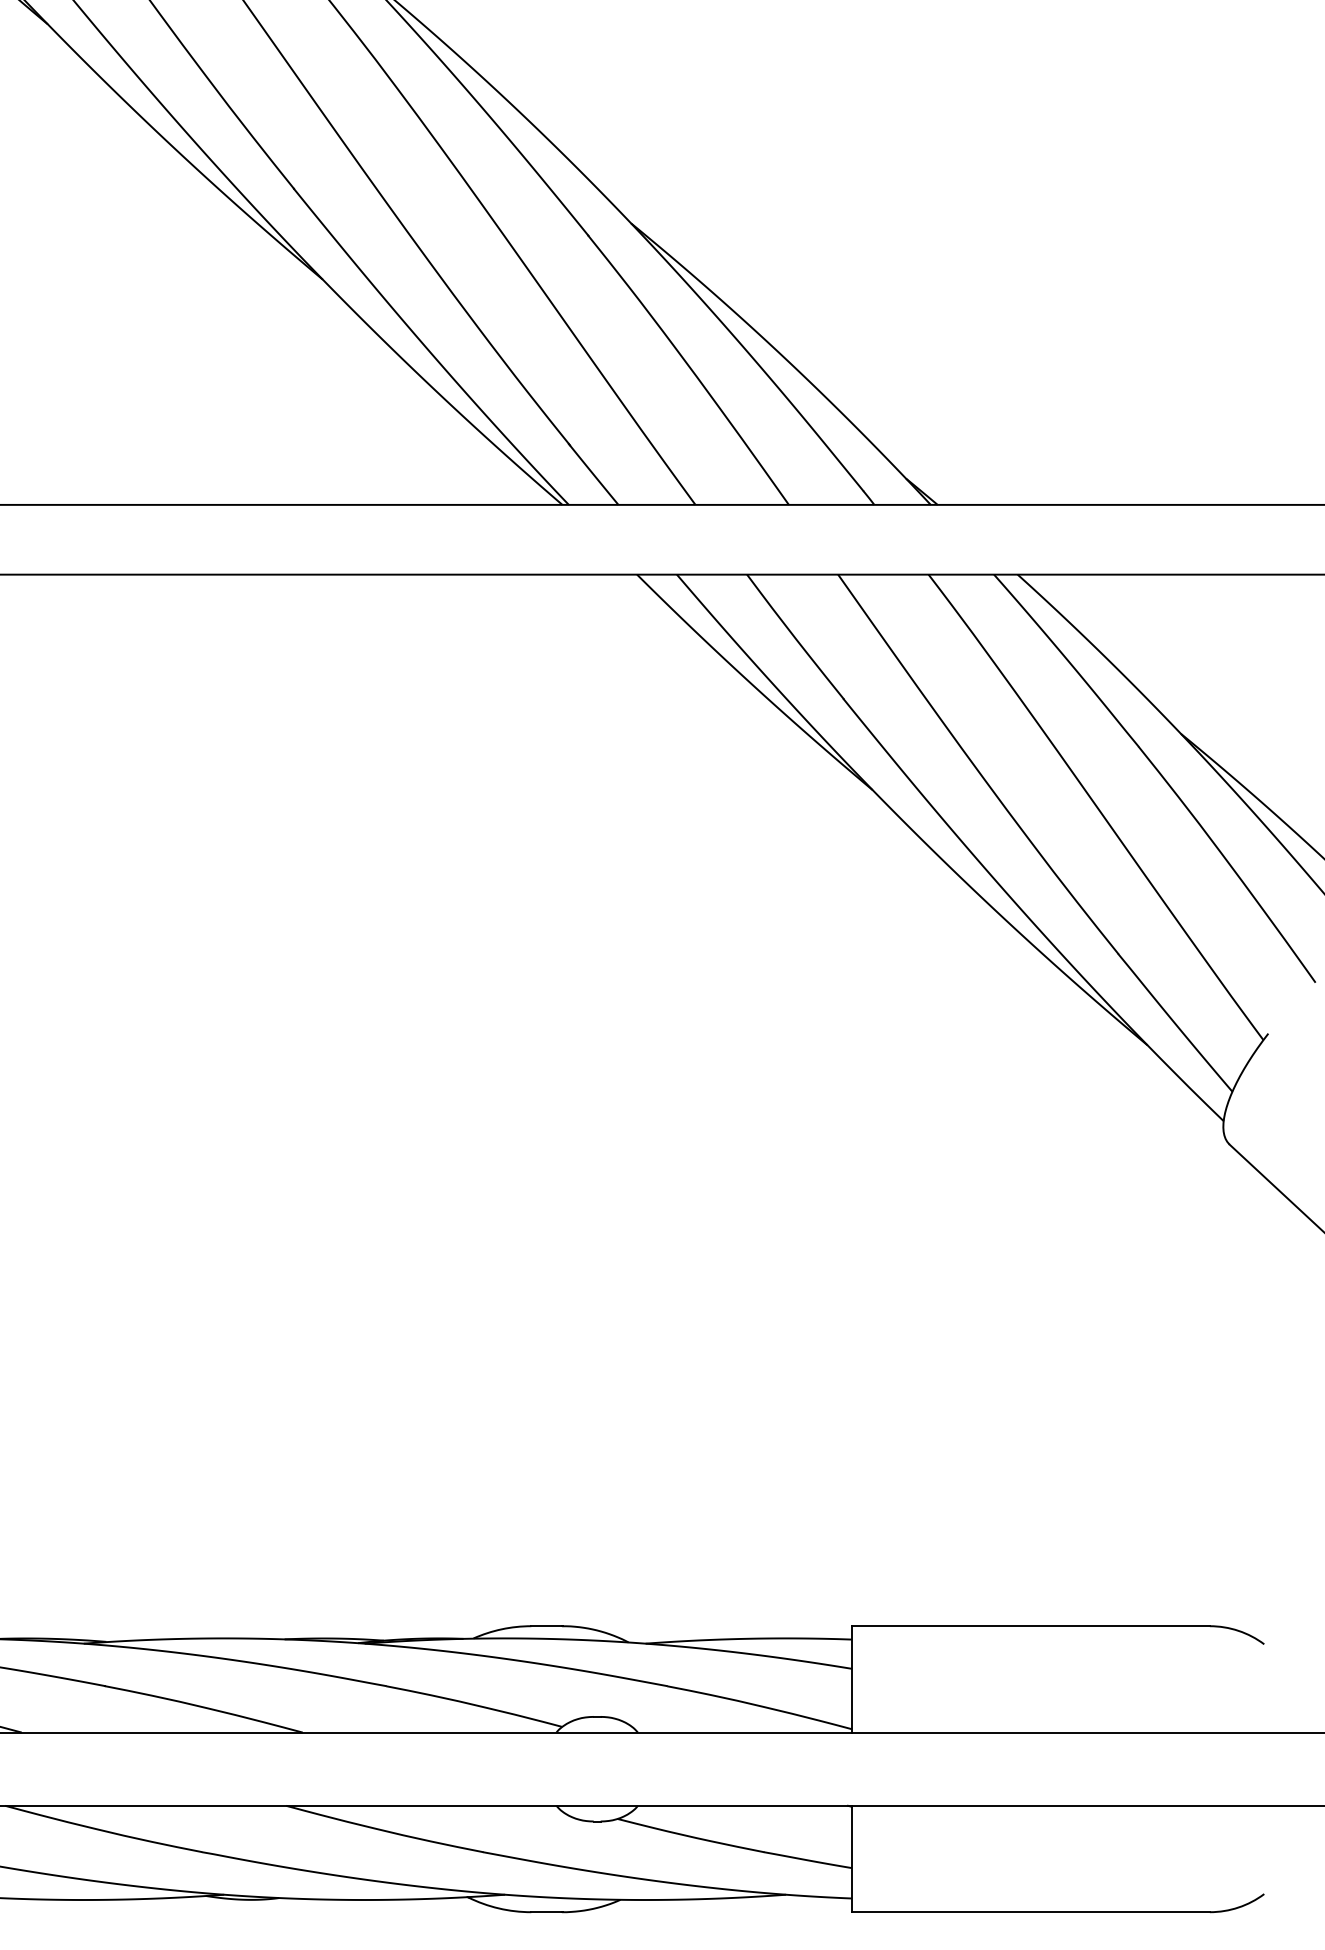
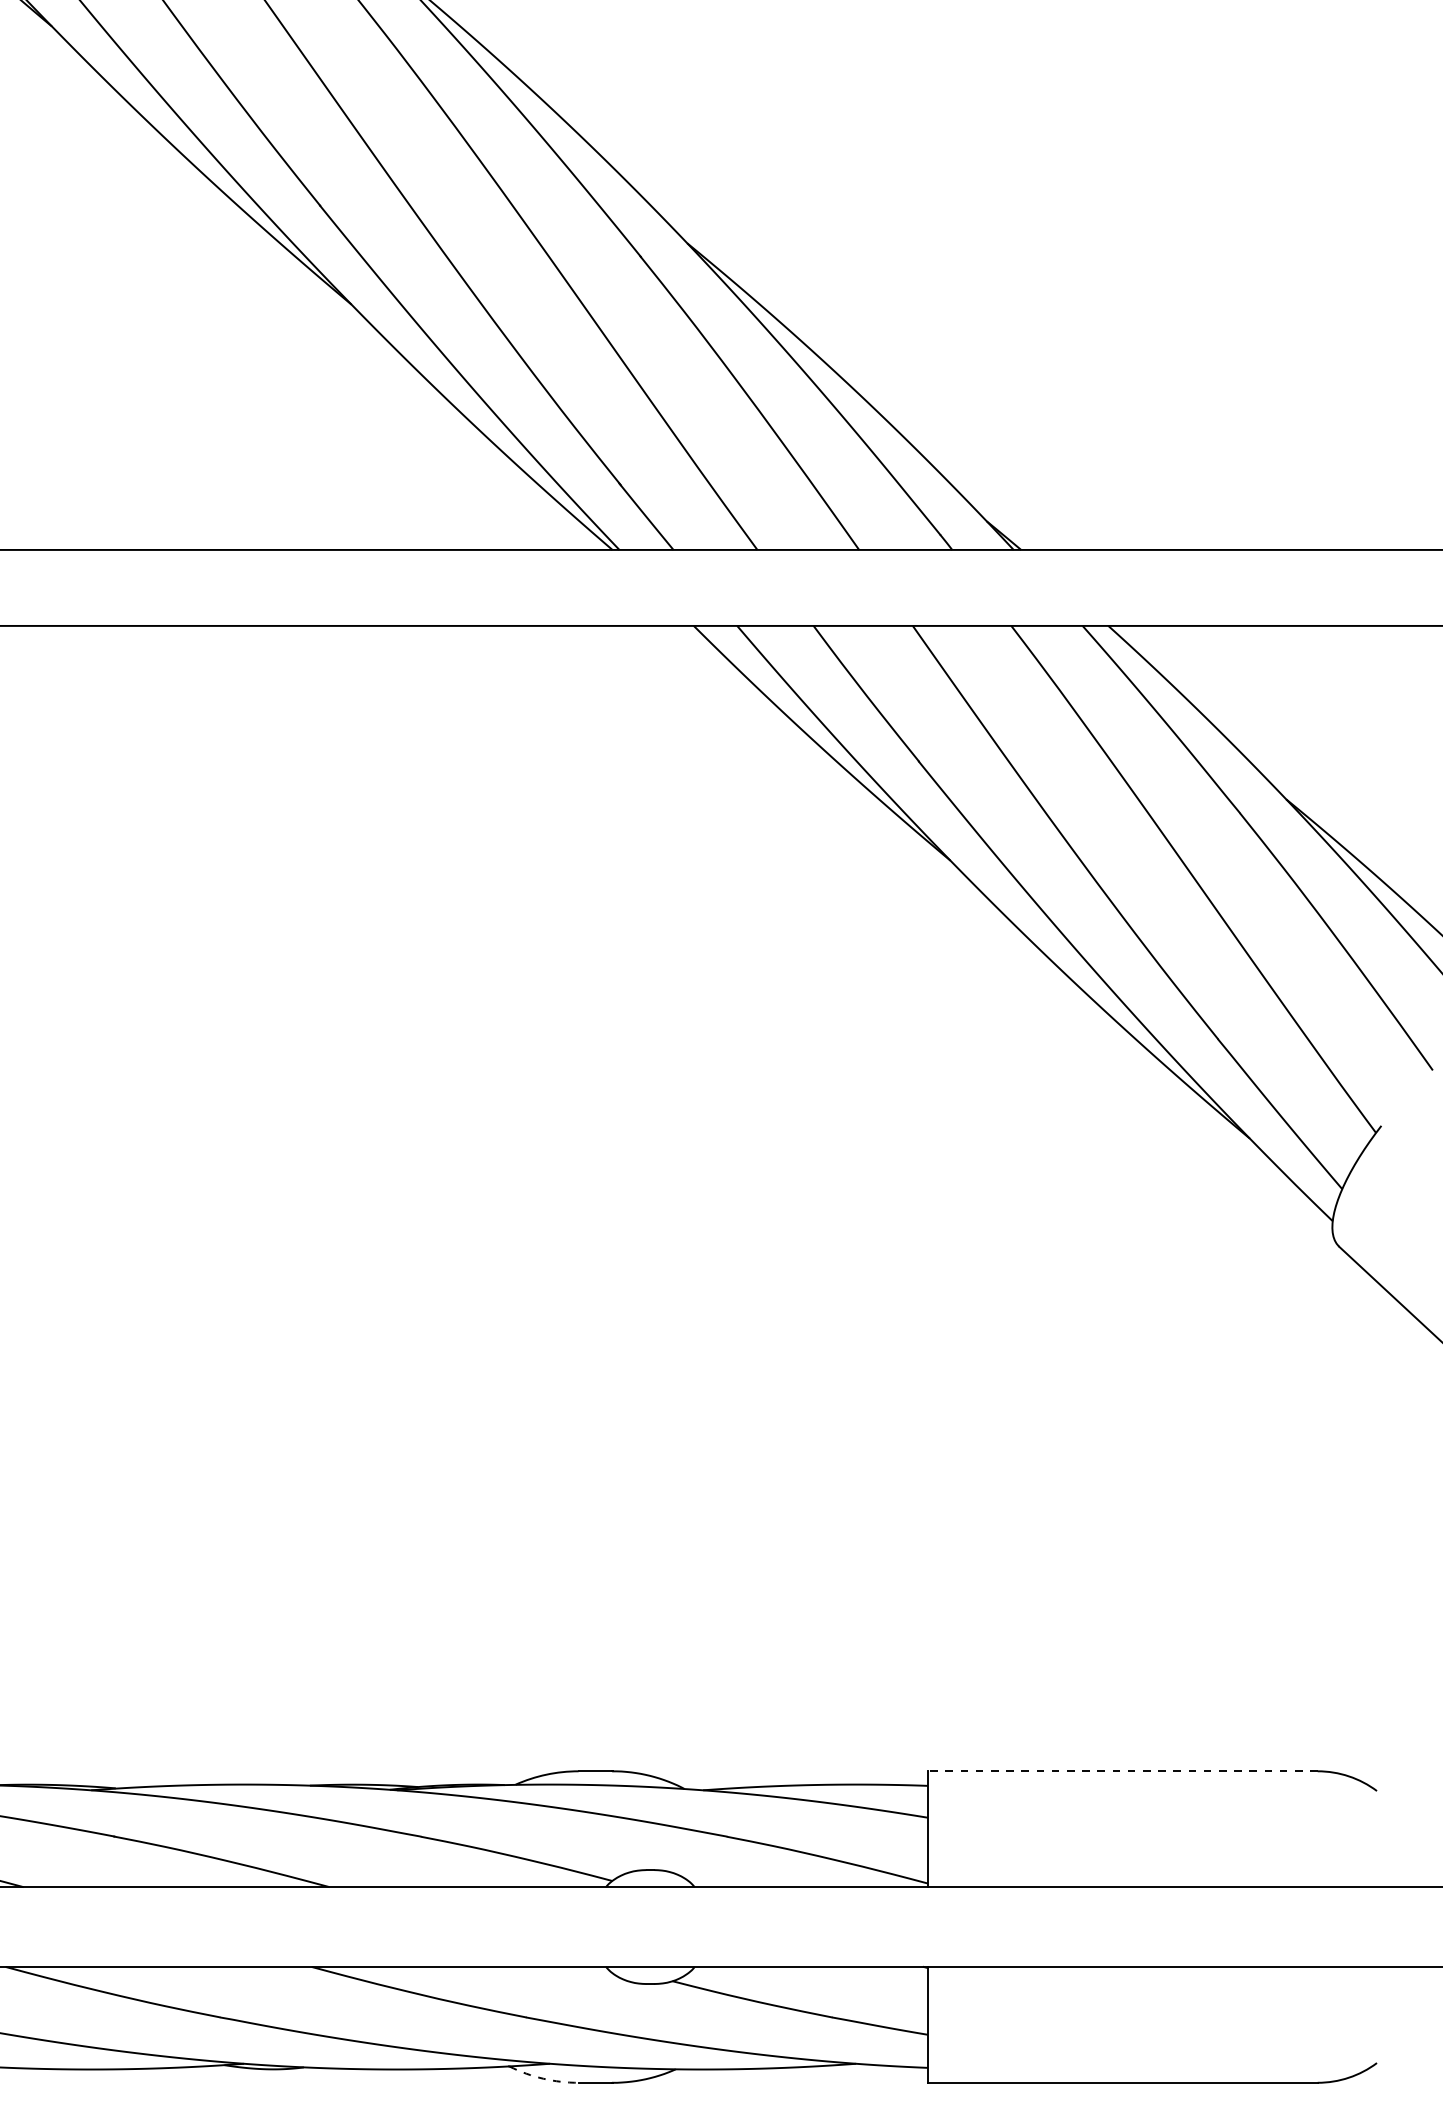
line: (1030, 1626) -> (1122, 1771), solid -> dashed
arc: (499, 1908) -> (543, 2078), solid -> dashed

